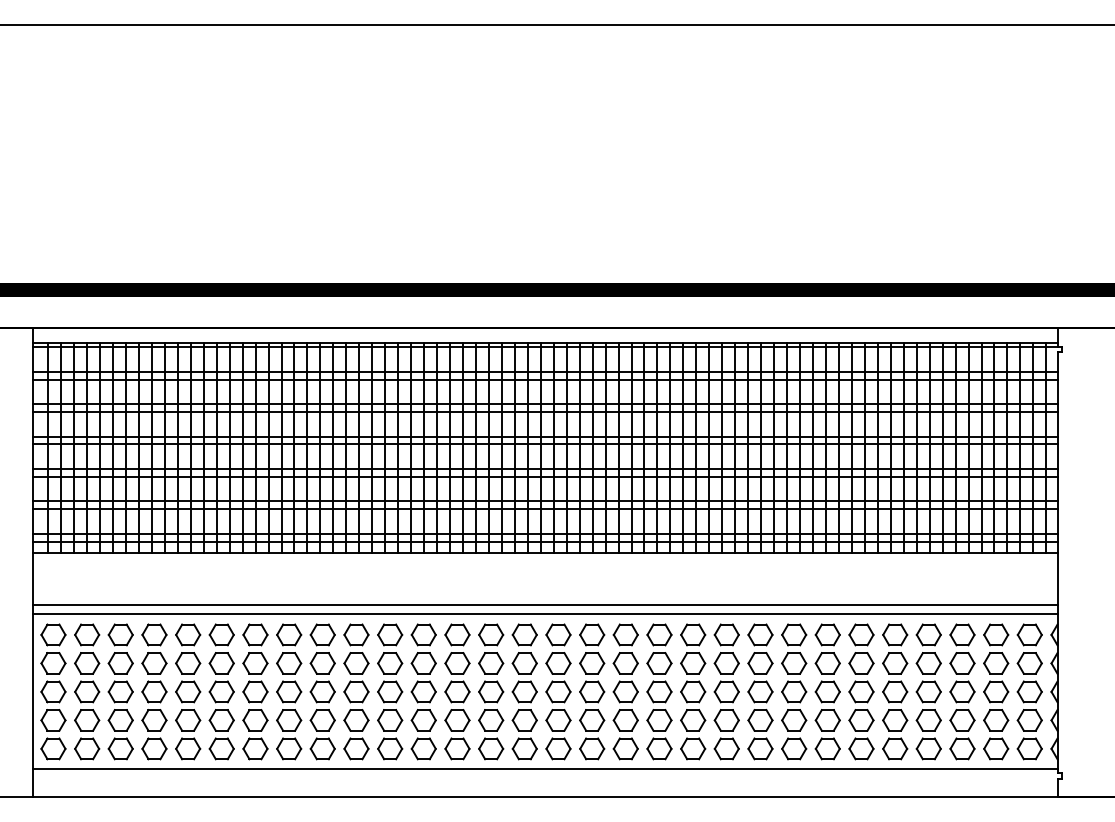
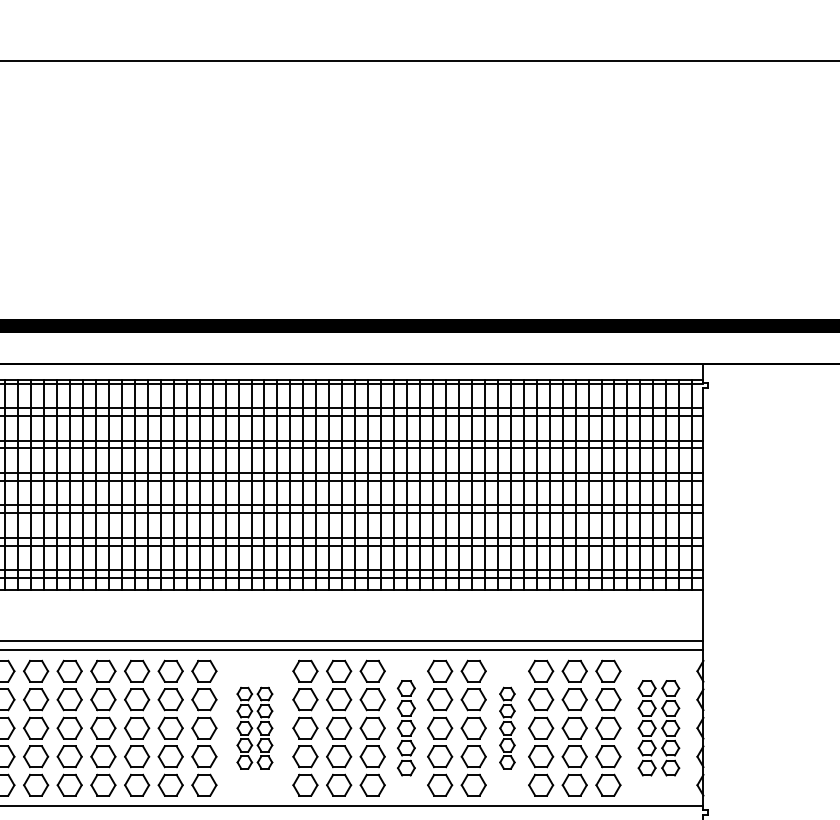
part: (608, 691) -> (254, 727), size x0.6
part: (760, 691) -> (406, 727), size x0.7
part: (861, 691) -> (507, 727), size x0.6
part: (1012, 691) -> (658, 727), size x0.7

